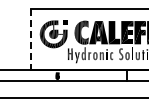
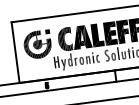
line: (30, 39) -> (15, 52), dashed -> solid

